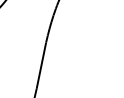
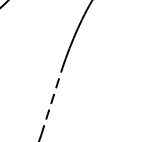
line: (41, 65) -> (51, 101), solid -> dashed

